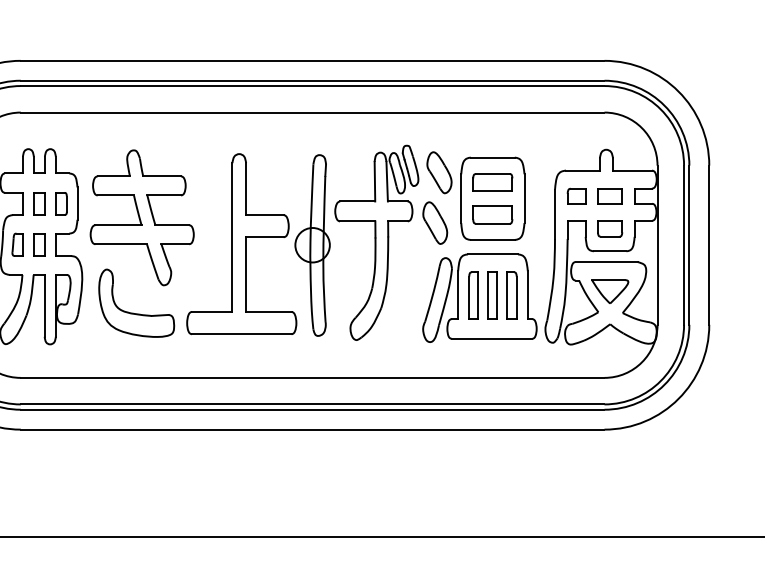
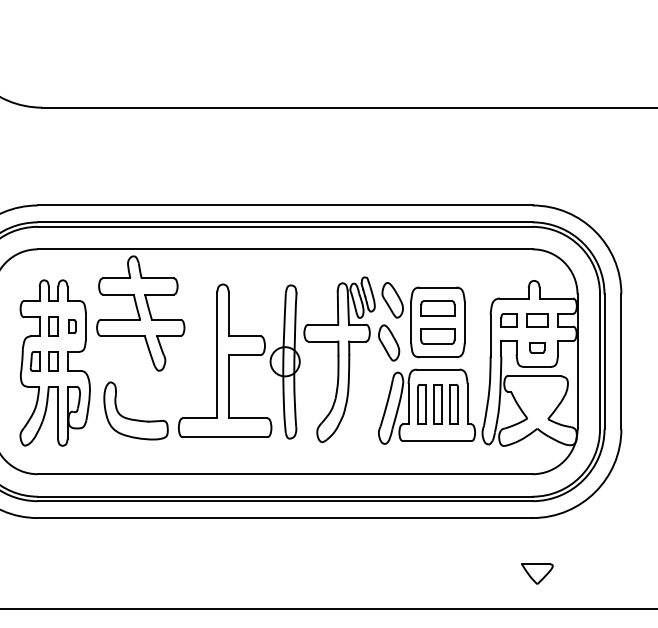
part: (61, 203) -> (72, 326), size x0.7
part: (141, 217) -> (140, 313), moved
part: (610, 228) -> (537, 347), size x0.7
part: (610, 290) -> (537, 573), moved

